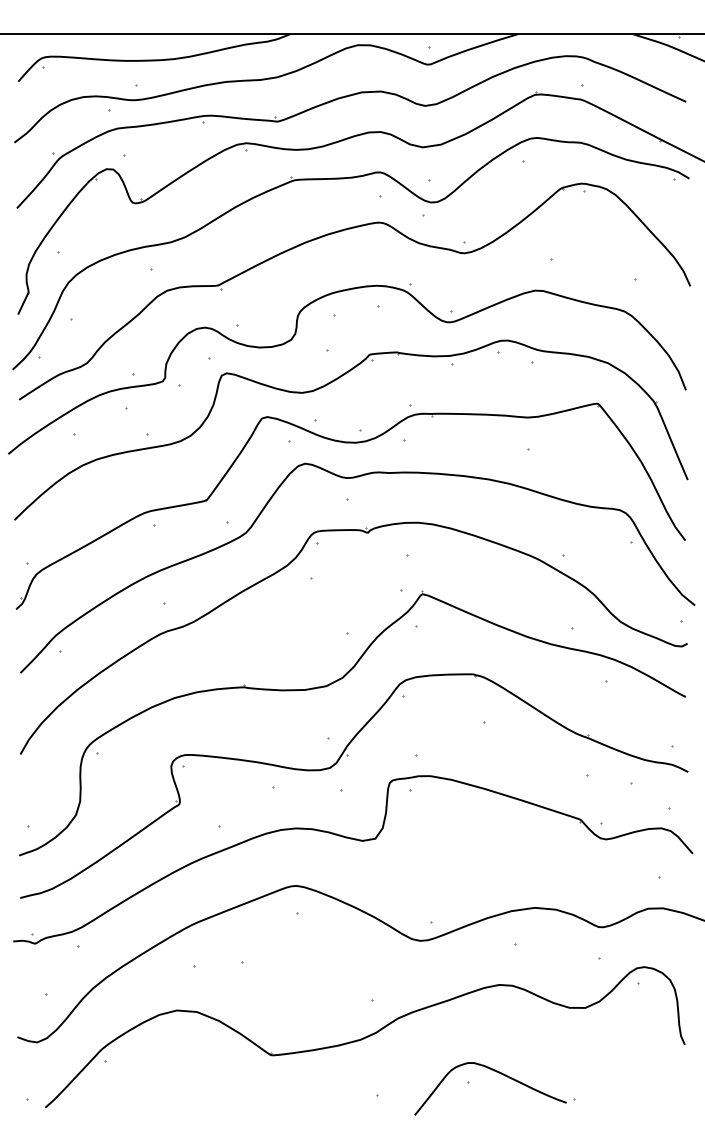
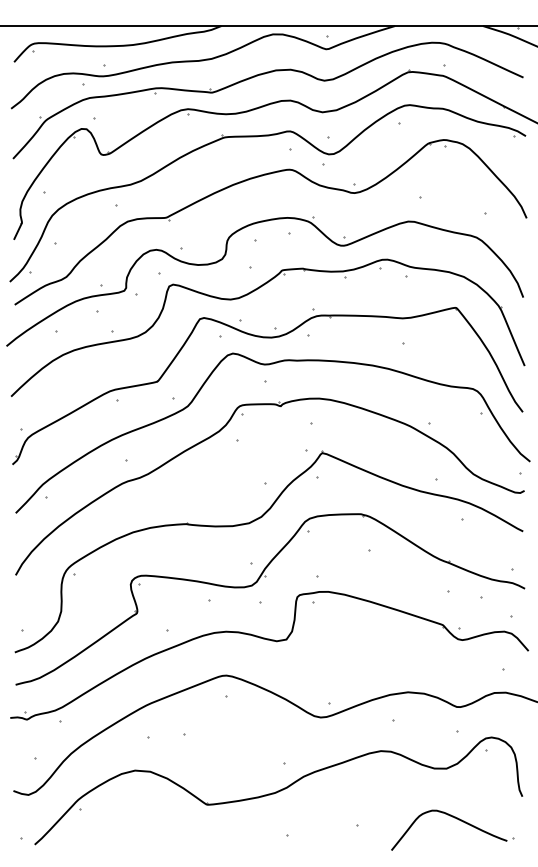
part: (500, 1074) -> (456, 819), moved

